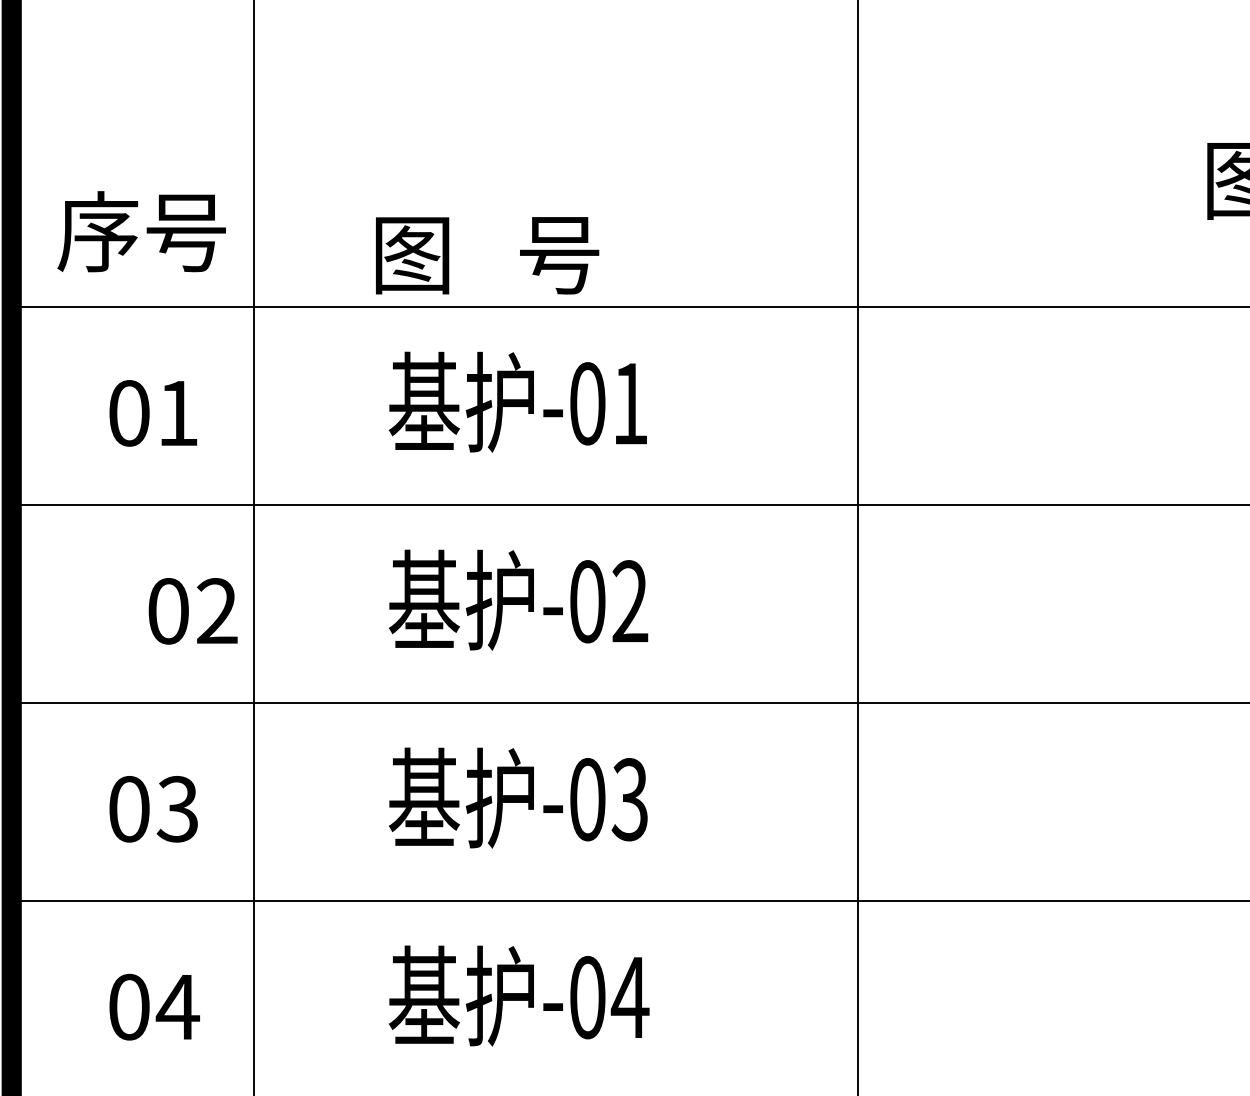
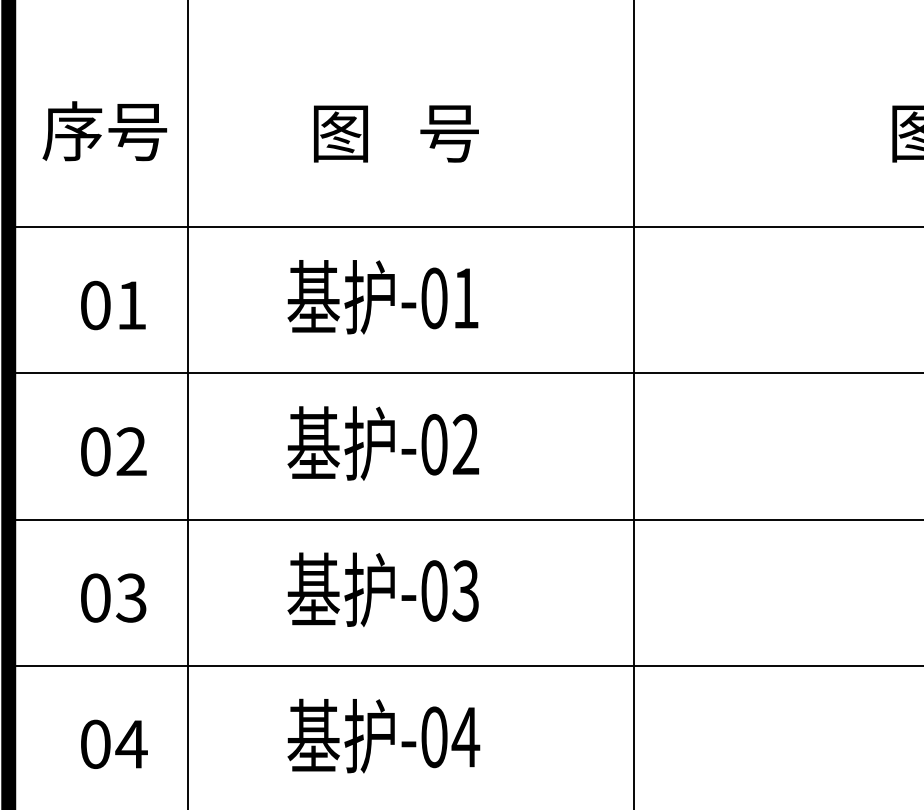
text: (141, 232) -> (104, 131), moved
text: (487, 255) -> (396, 133), moved
text: (192, 610) -> (113, 451), moved

